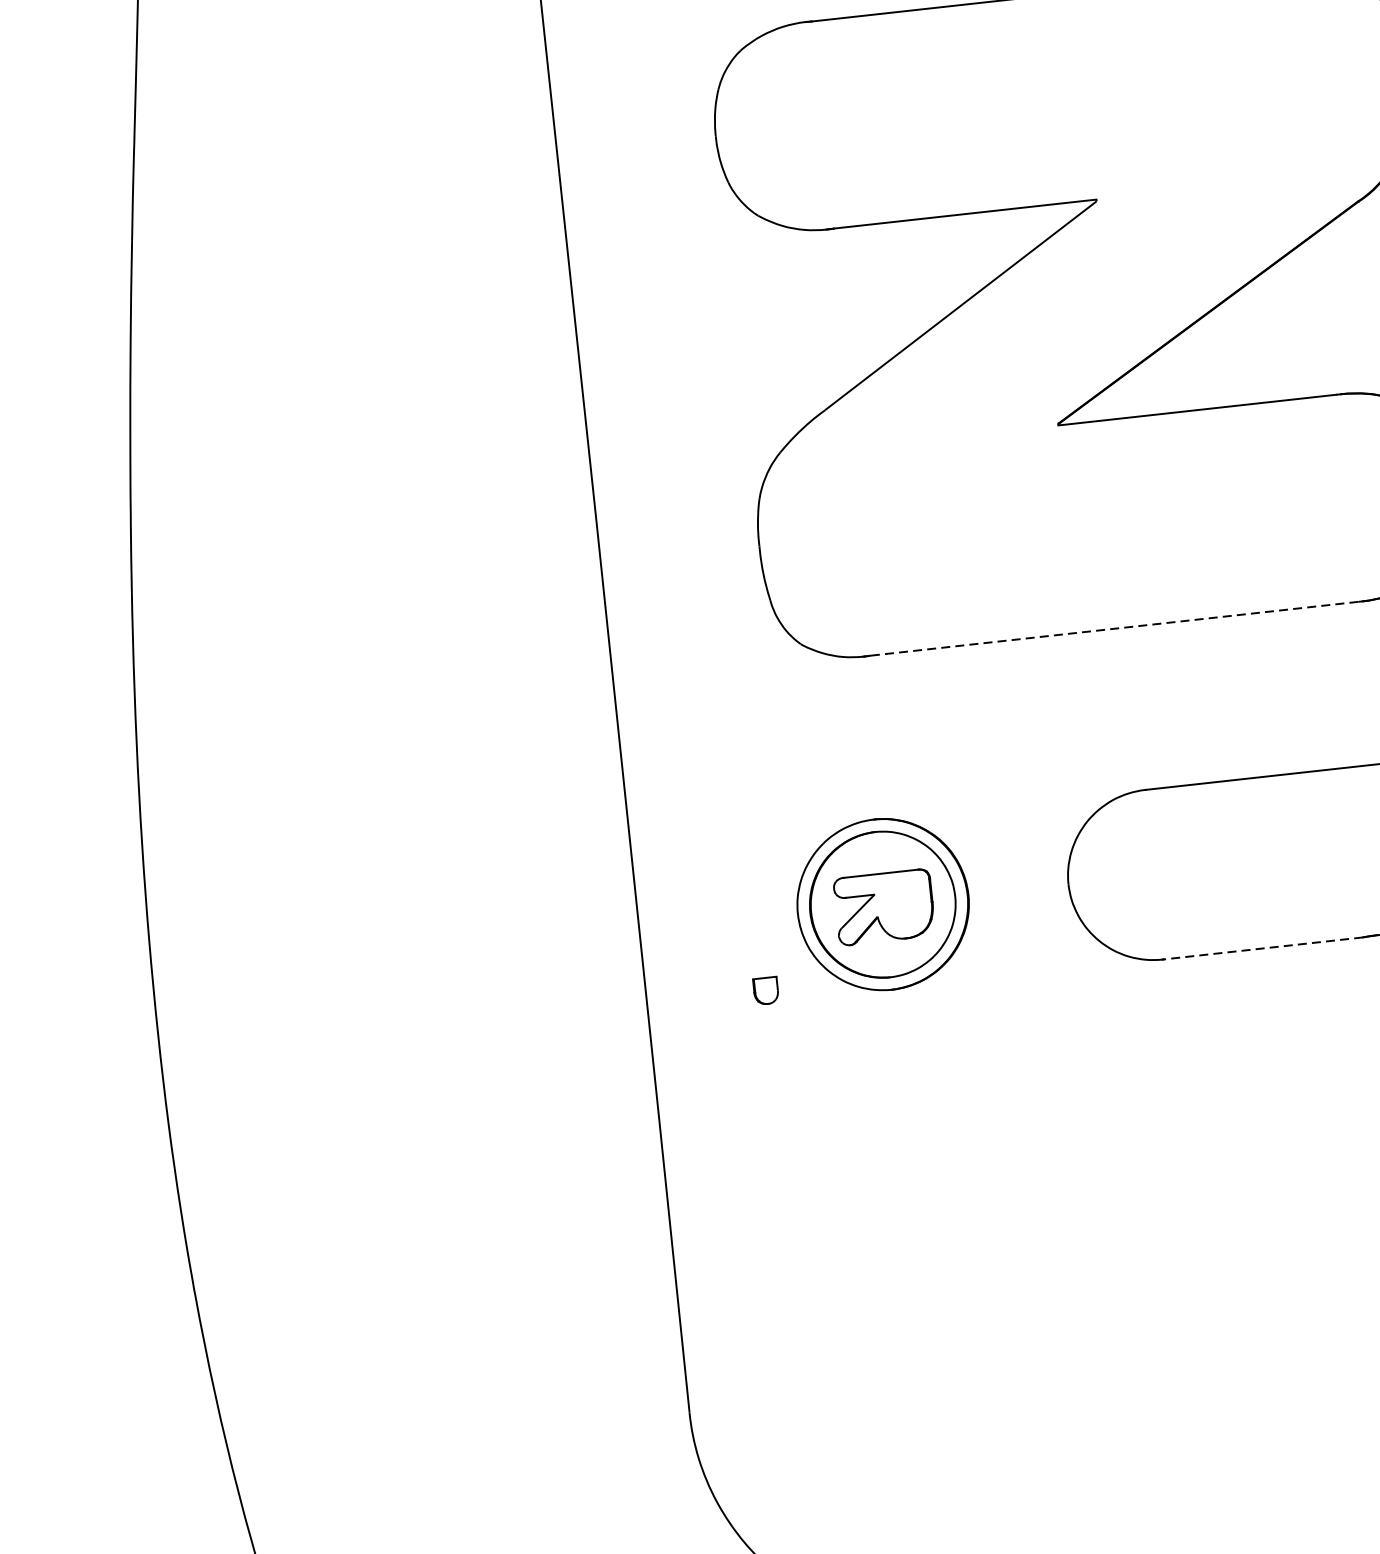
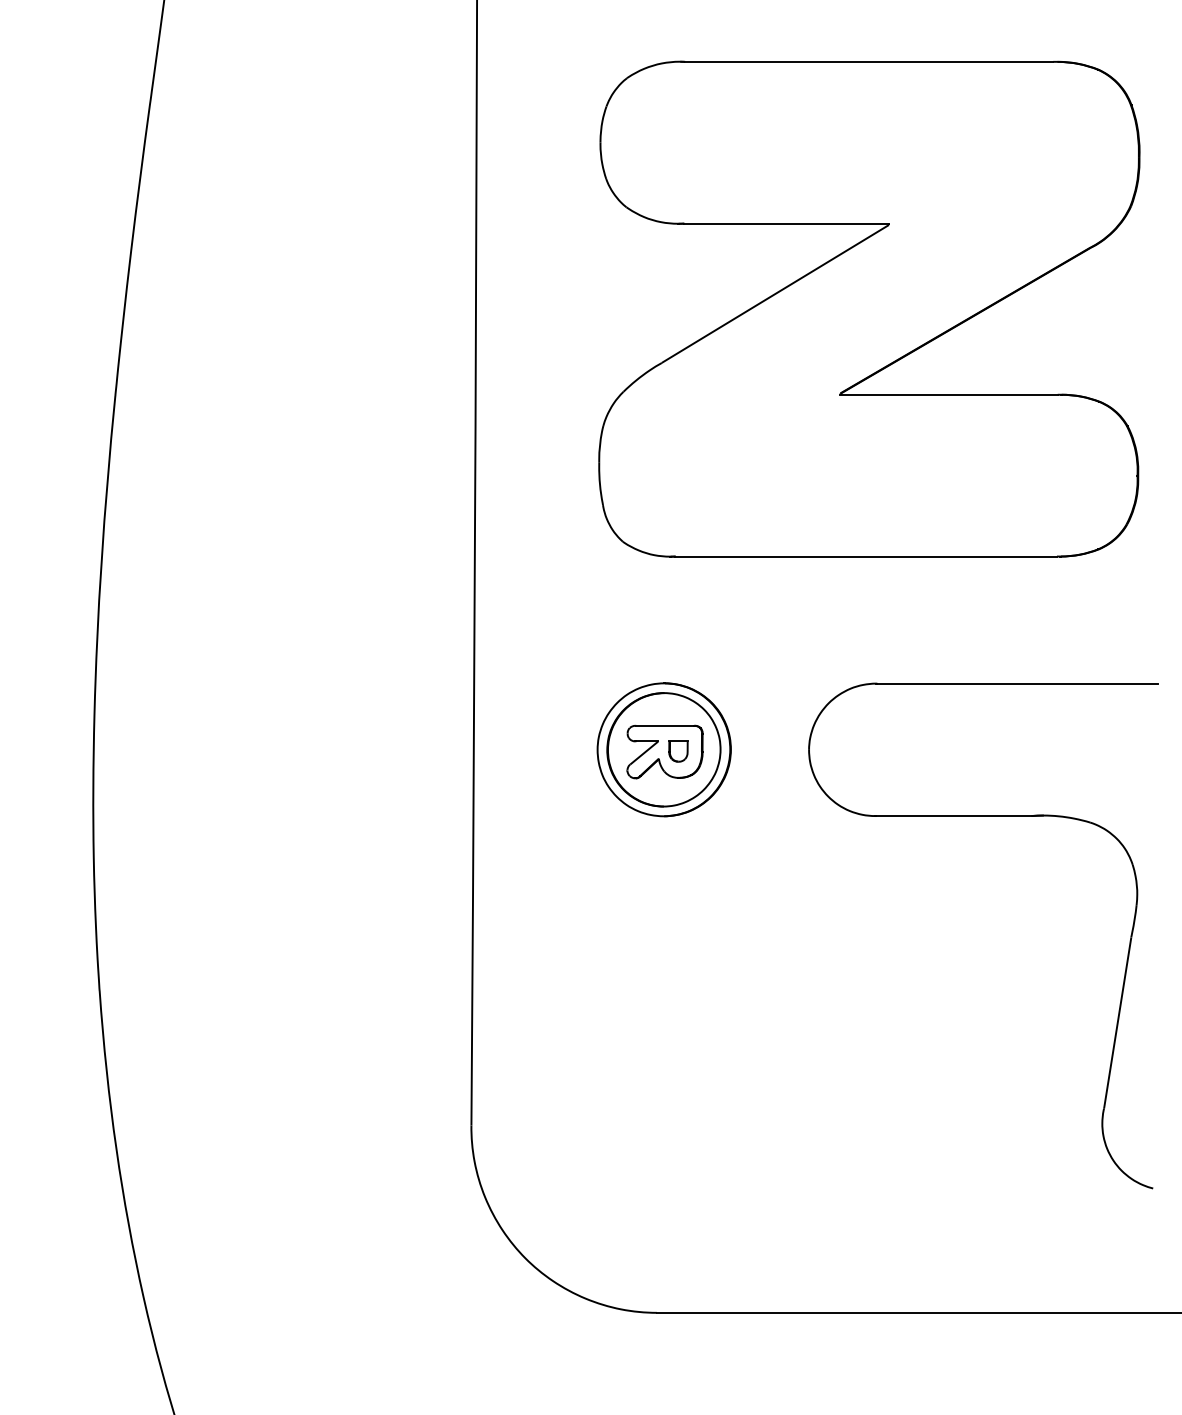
line: (1114, 628) -> (866, 556), dashed -> solid
line: (1262, 949) -> (953, 816), dashed -> solid
part: (766, 990) -> (678, 751), moved

